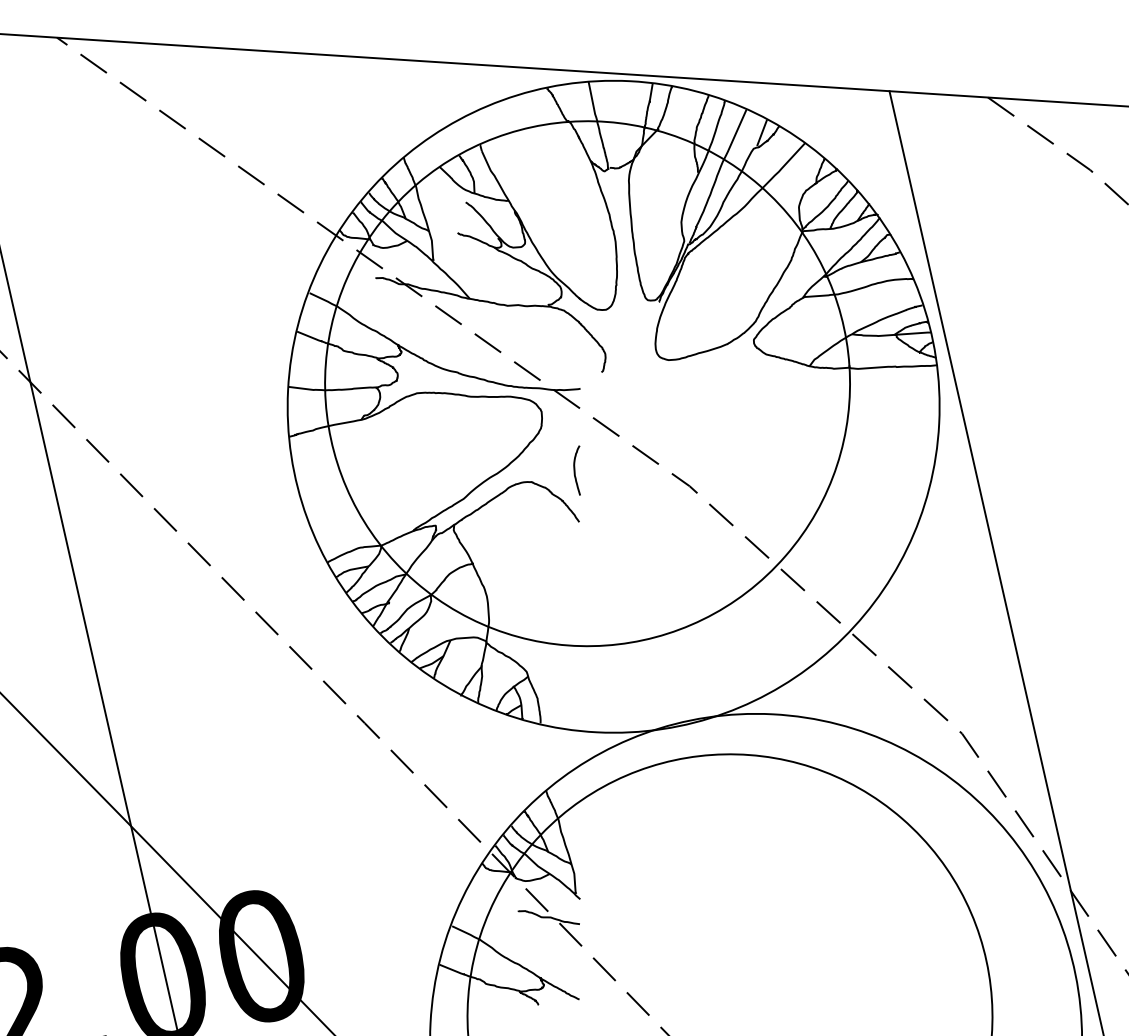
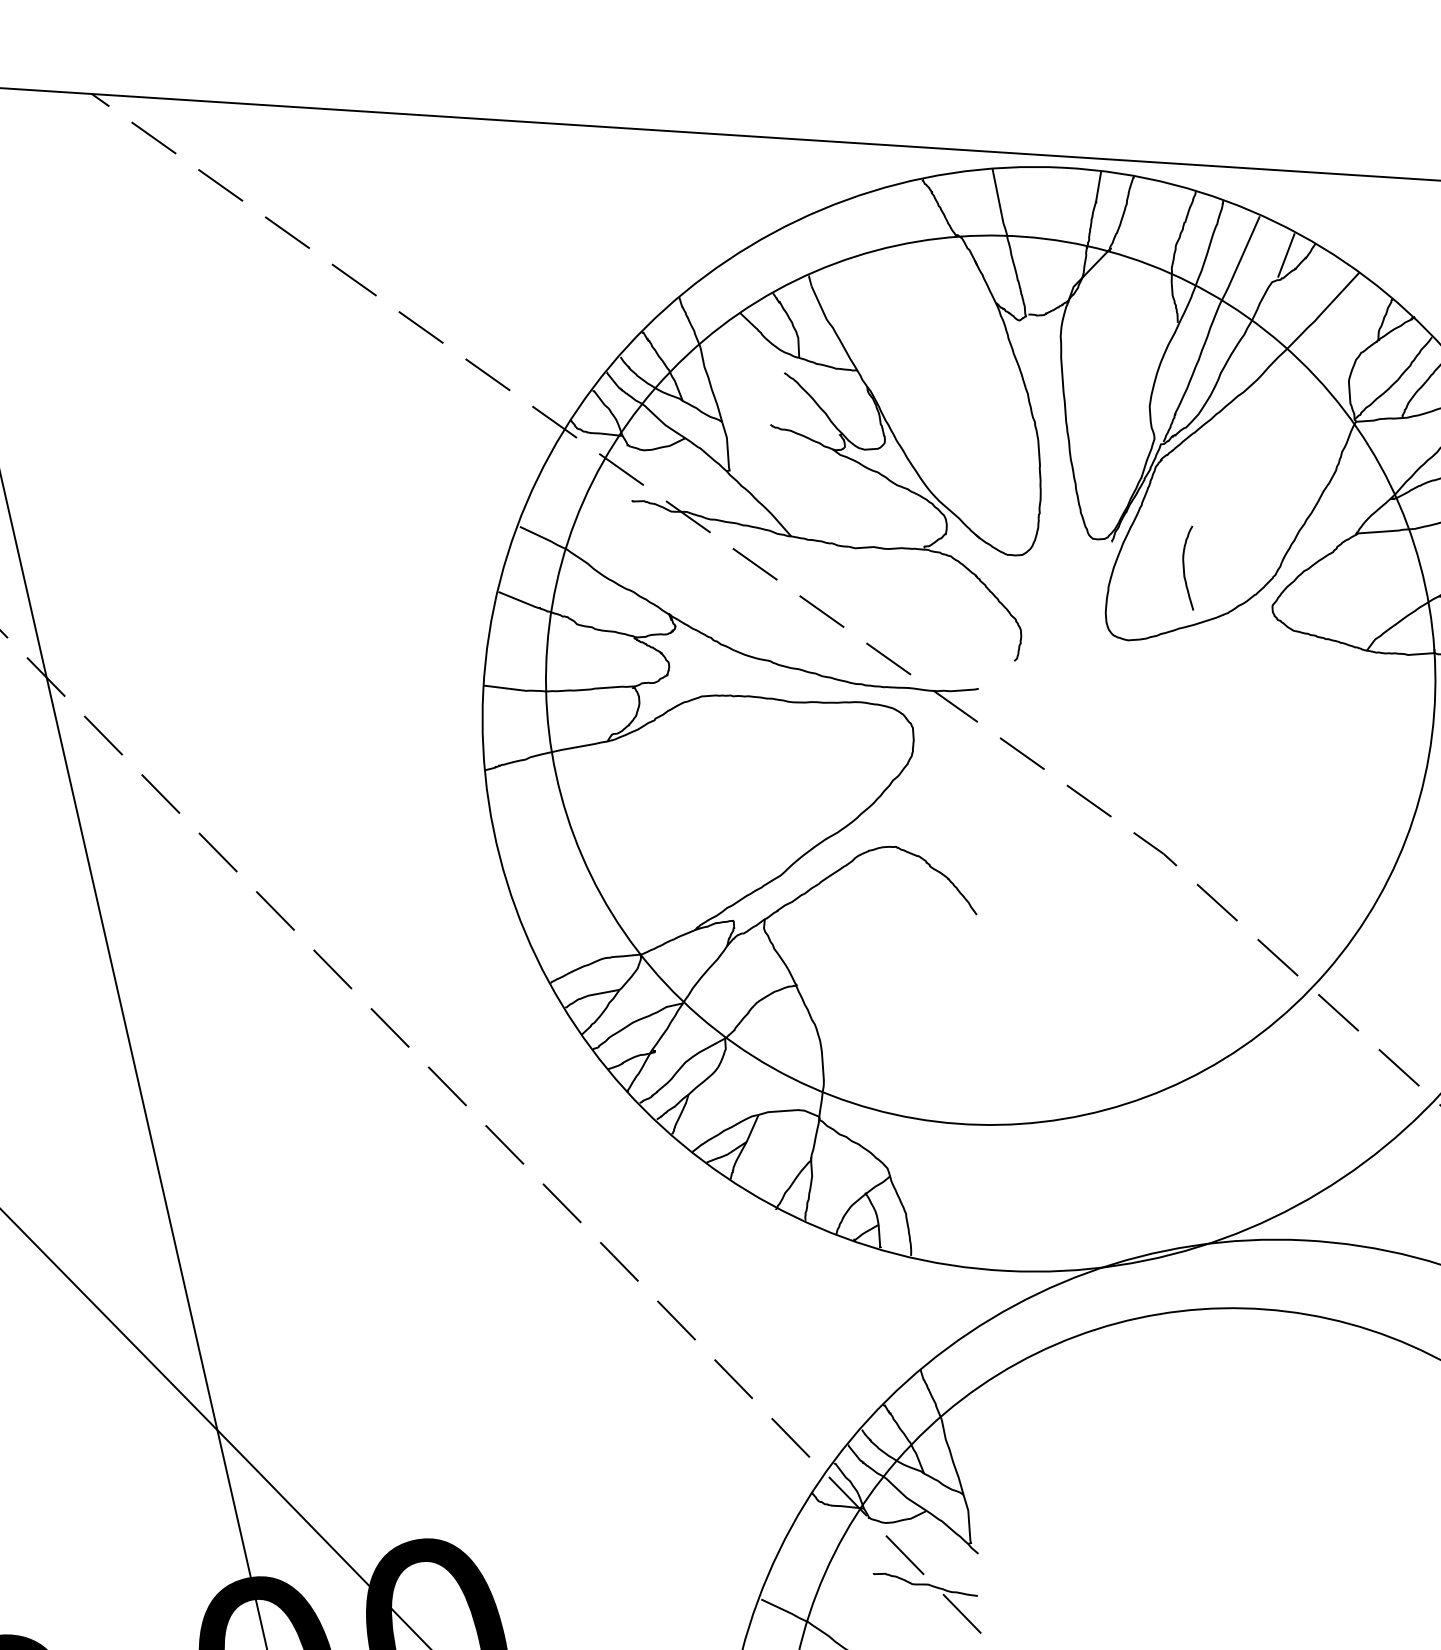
curve: (575, 470) -> (1185, 568), moved

